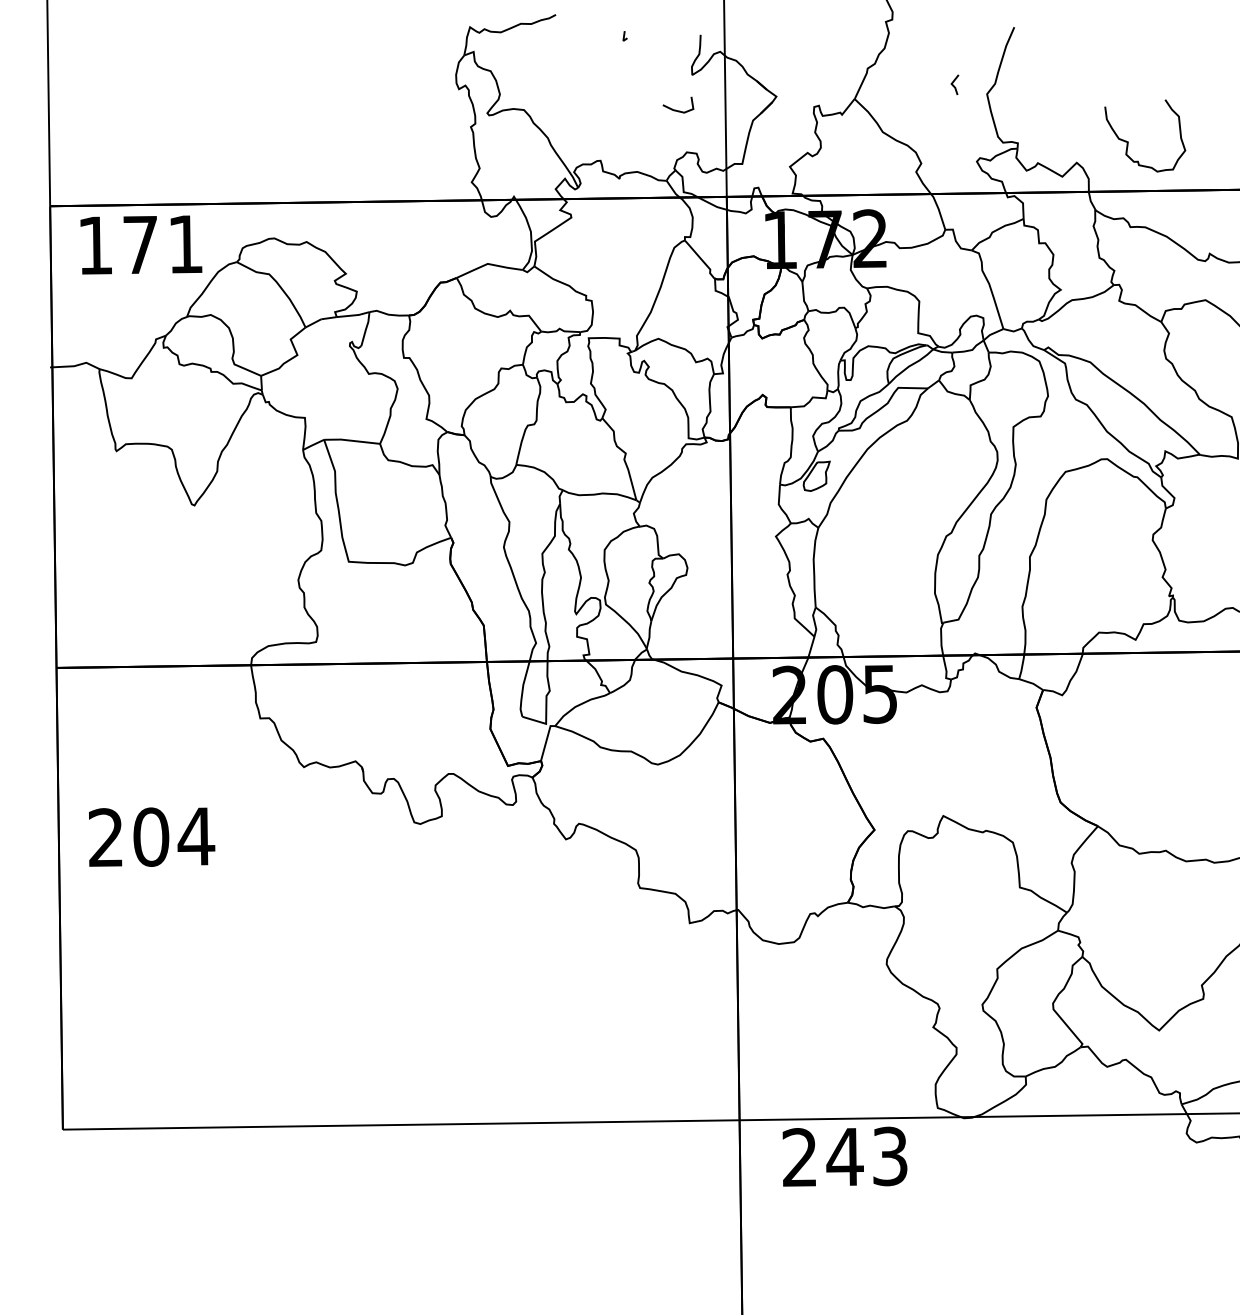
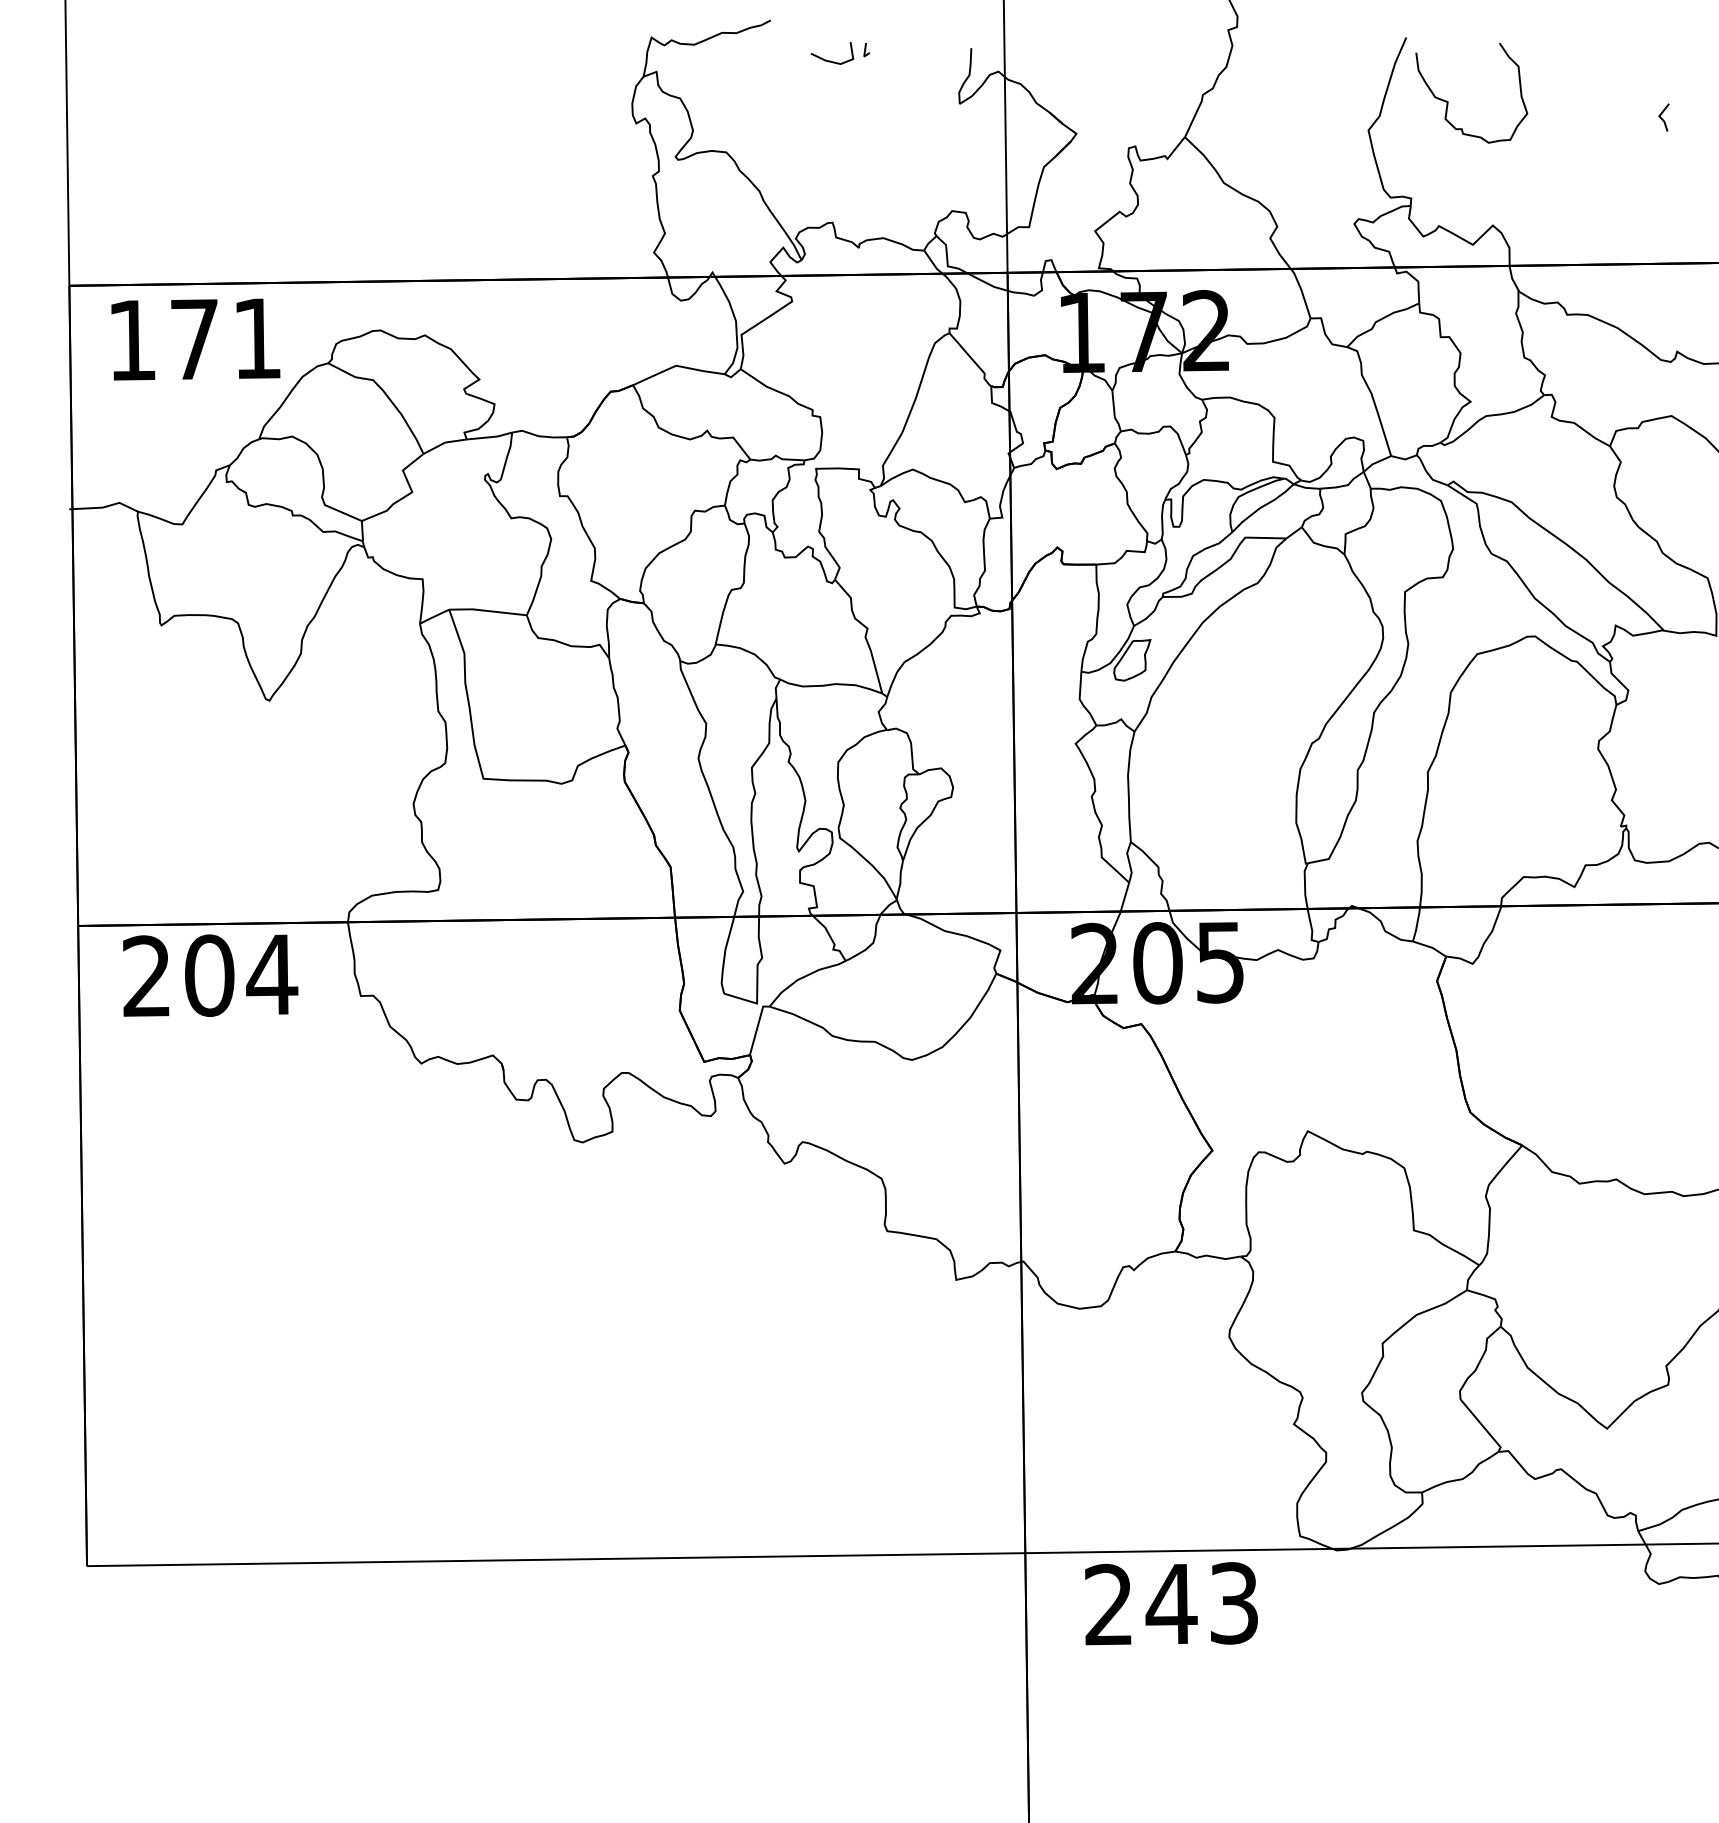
line: (953, 85) -> (1662, 118), moved
line: (676, 110) -> (830, 60), moved
curve: (1128, 141) -> (1448, 101), moved
text: (151, 837) -> (210, 975), moved

